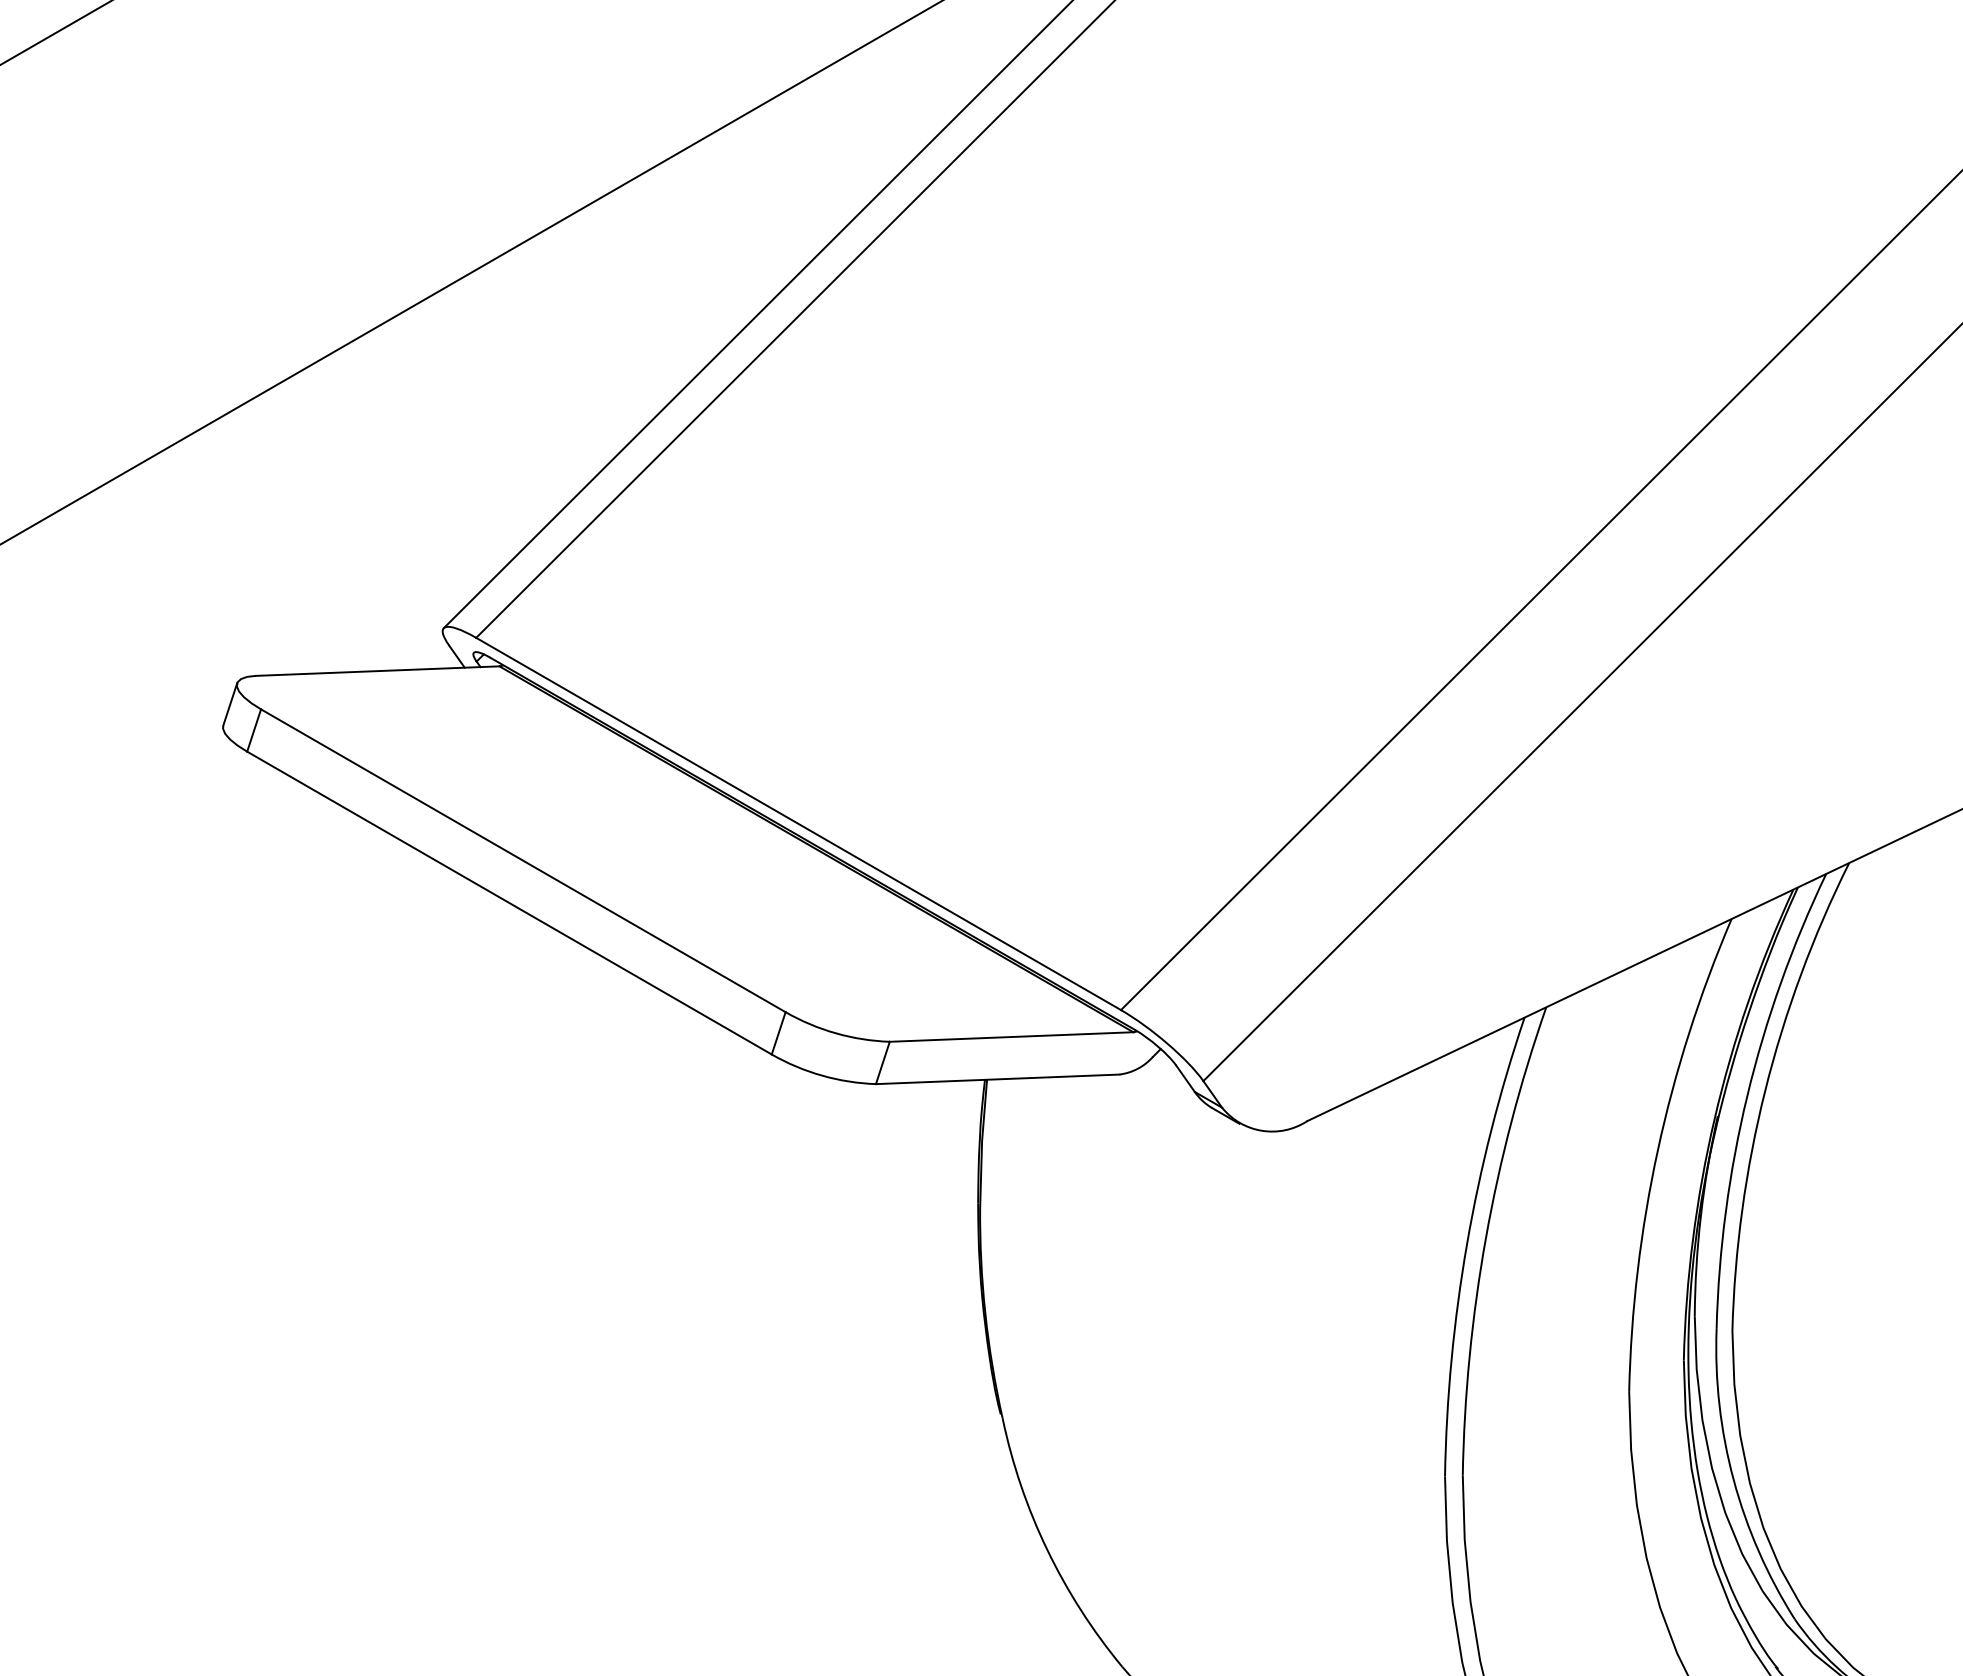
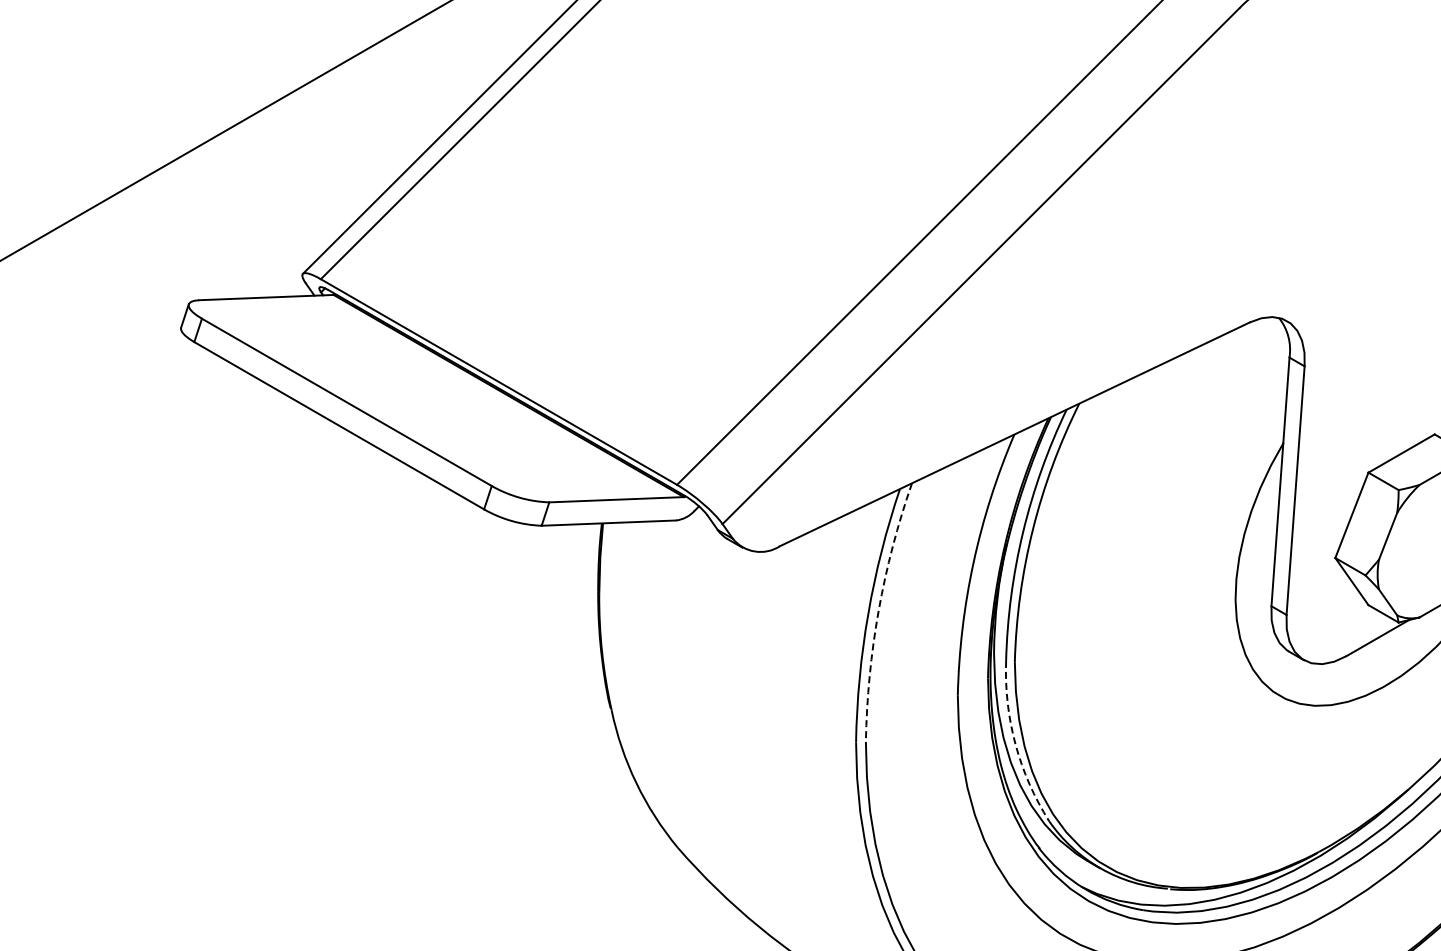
arc: (1485, 1237) -> (878, 610), solid -> dashed
arc: (1733, 1480) -> (1015, 744), solid -> dashed

